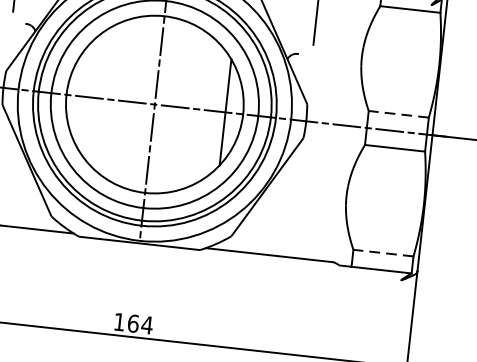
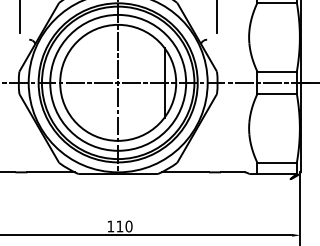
line: (399, 114) -> (277, 71), dashed -> solid
line: (384, 252) -> (277, 162), dashed -> solid
text: (140, 324) -> (124, 226), 164 -> 110

